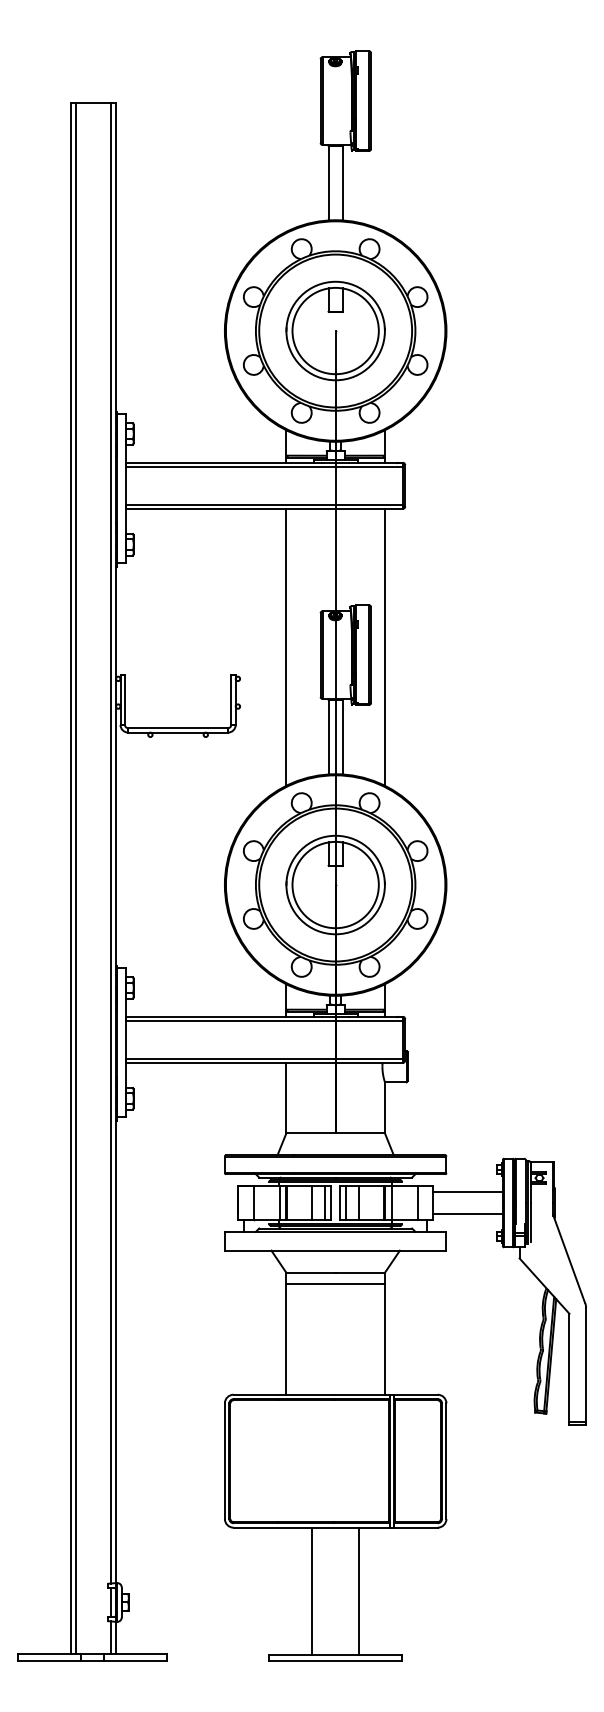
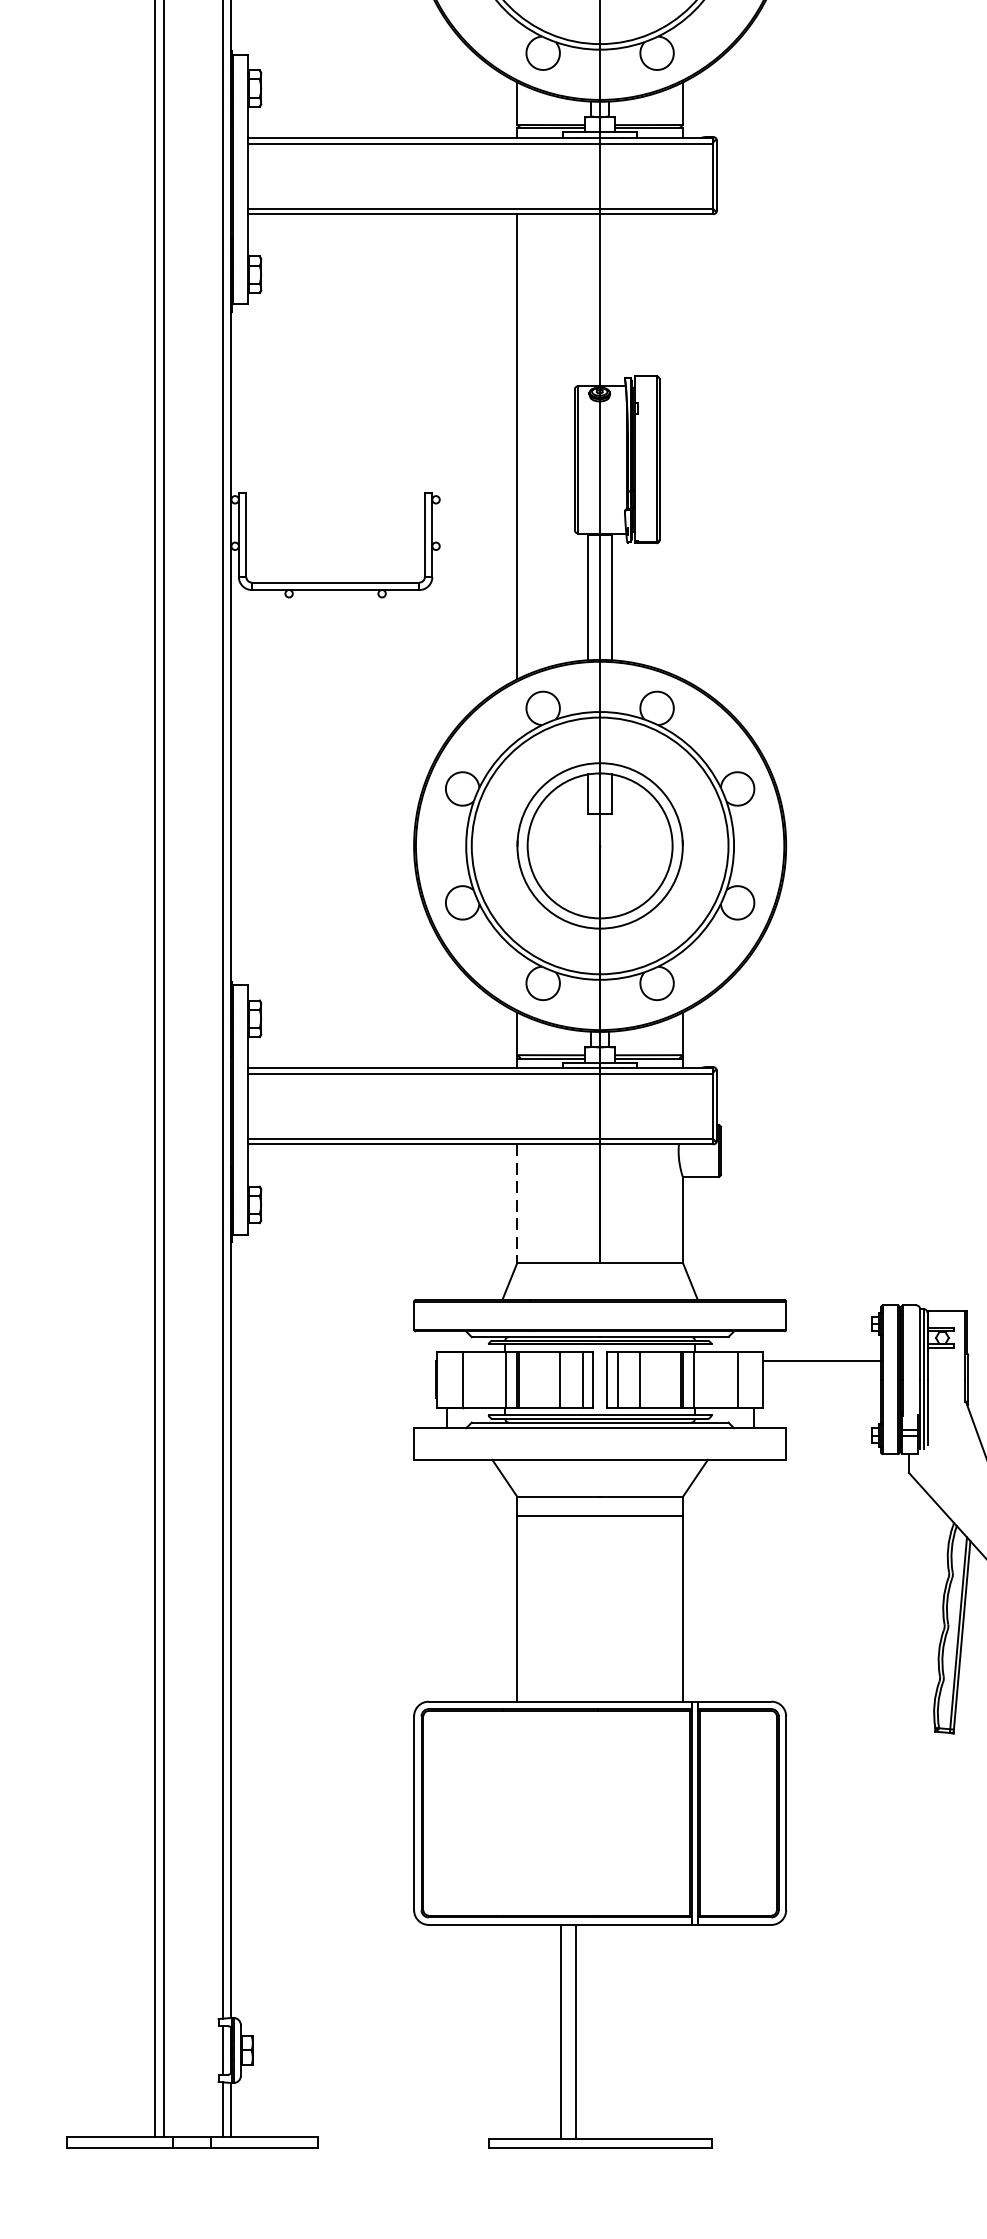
line: (384, 646) -> (682, 445), removed
line: (286, 1098) -> (517, 1204), solid -> dashed
line: (467, 1214) -> (821, 1399), removed
line: (359, 1591) -> (576, 2032), moved

